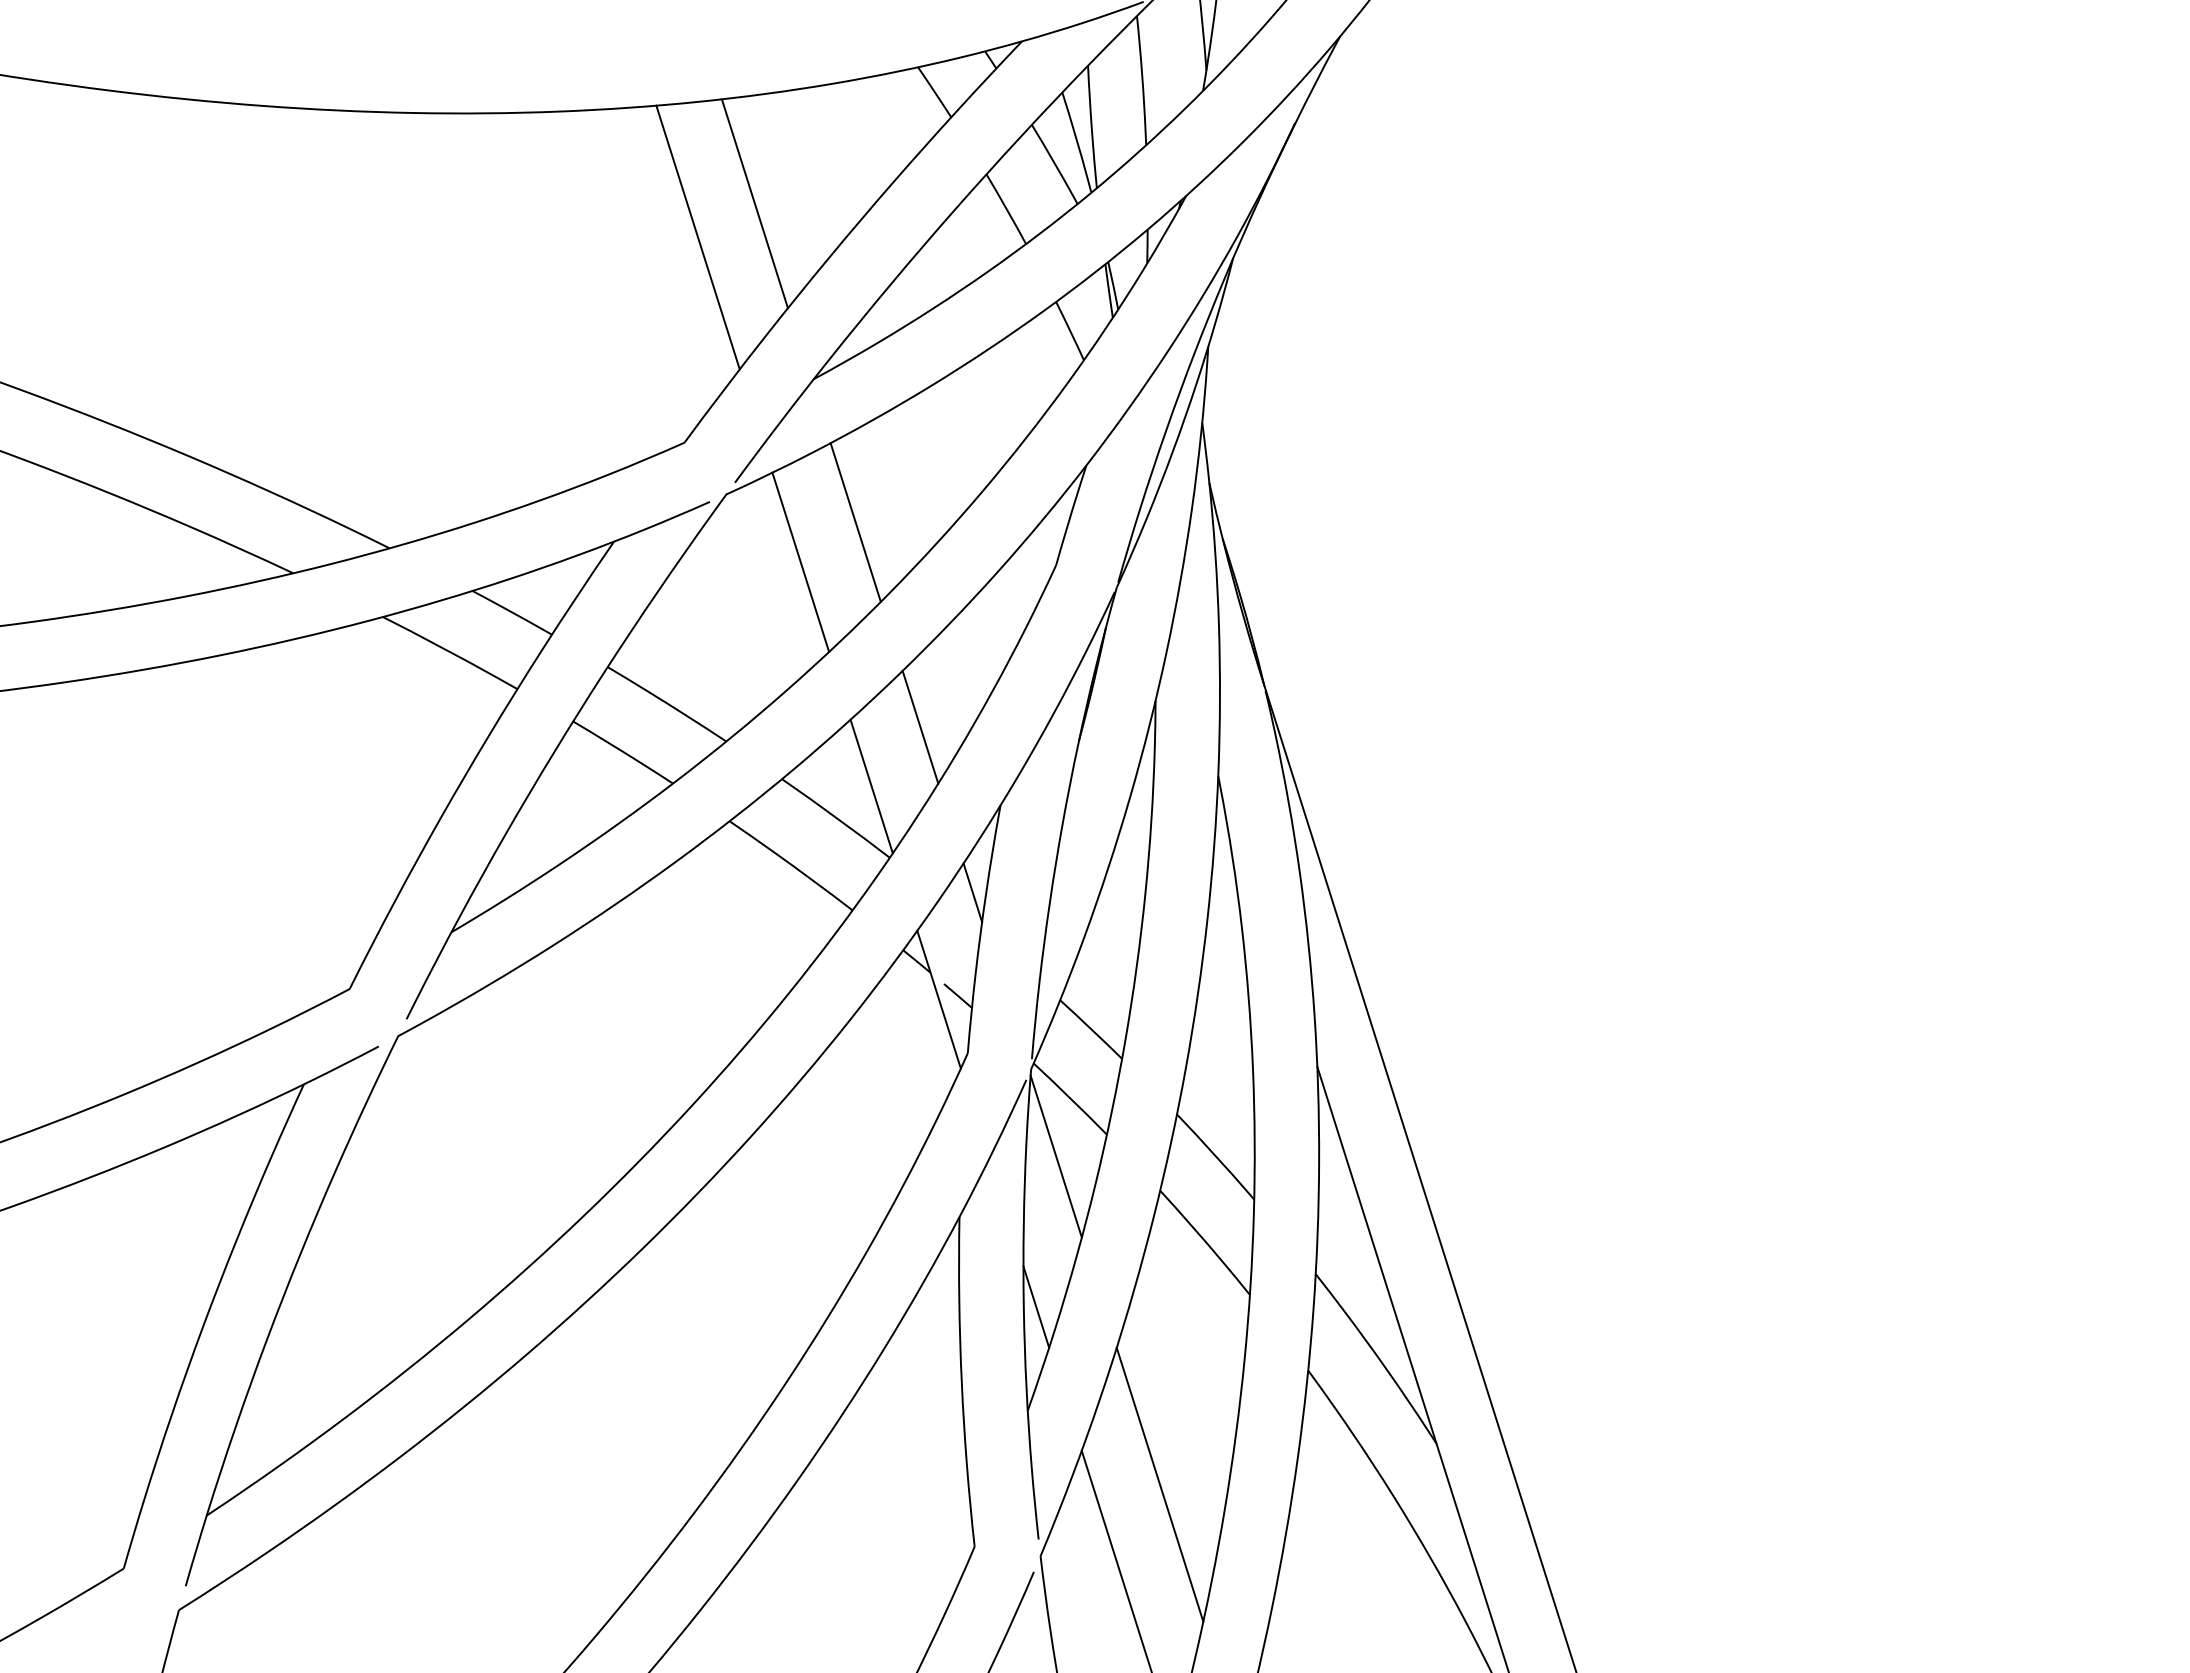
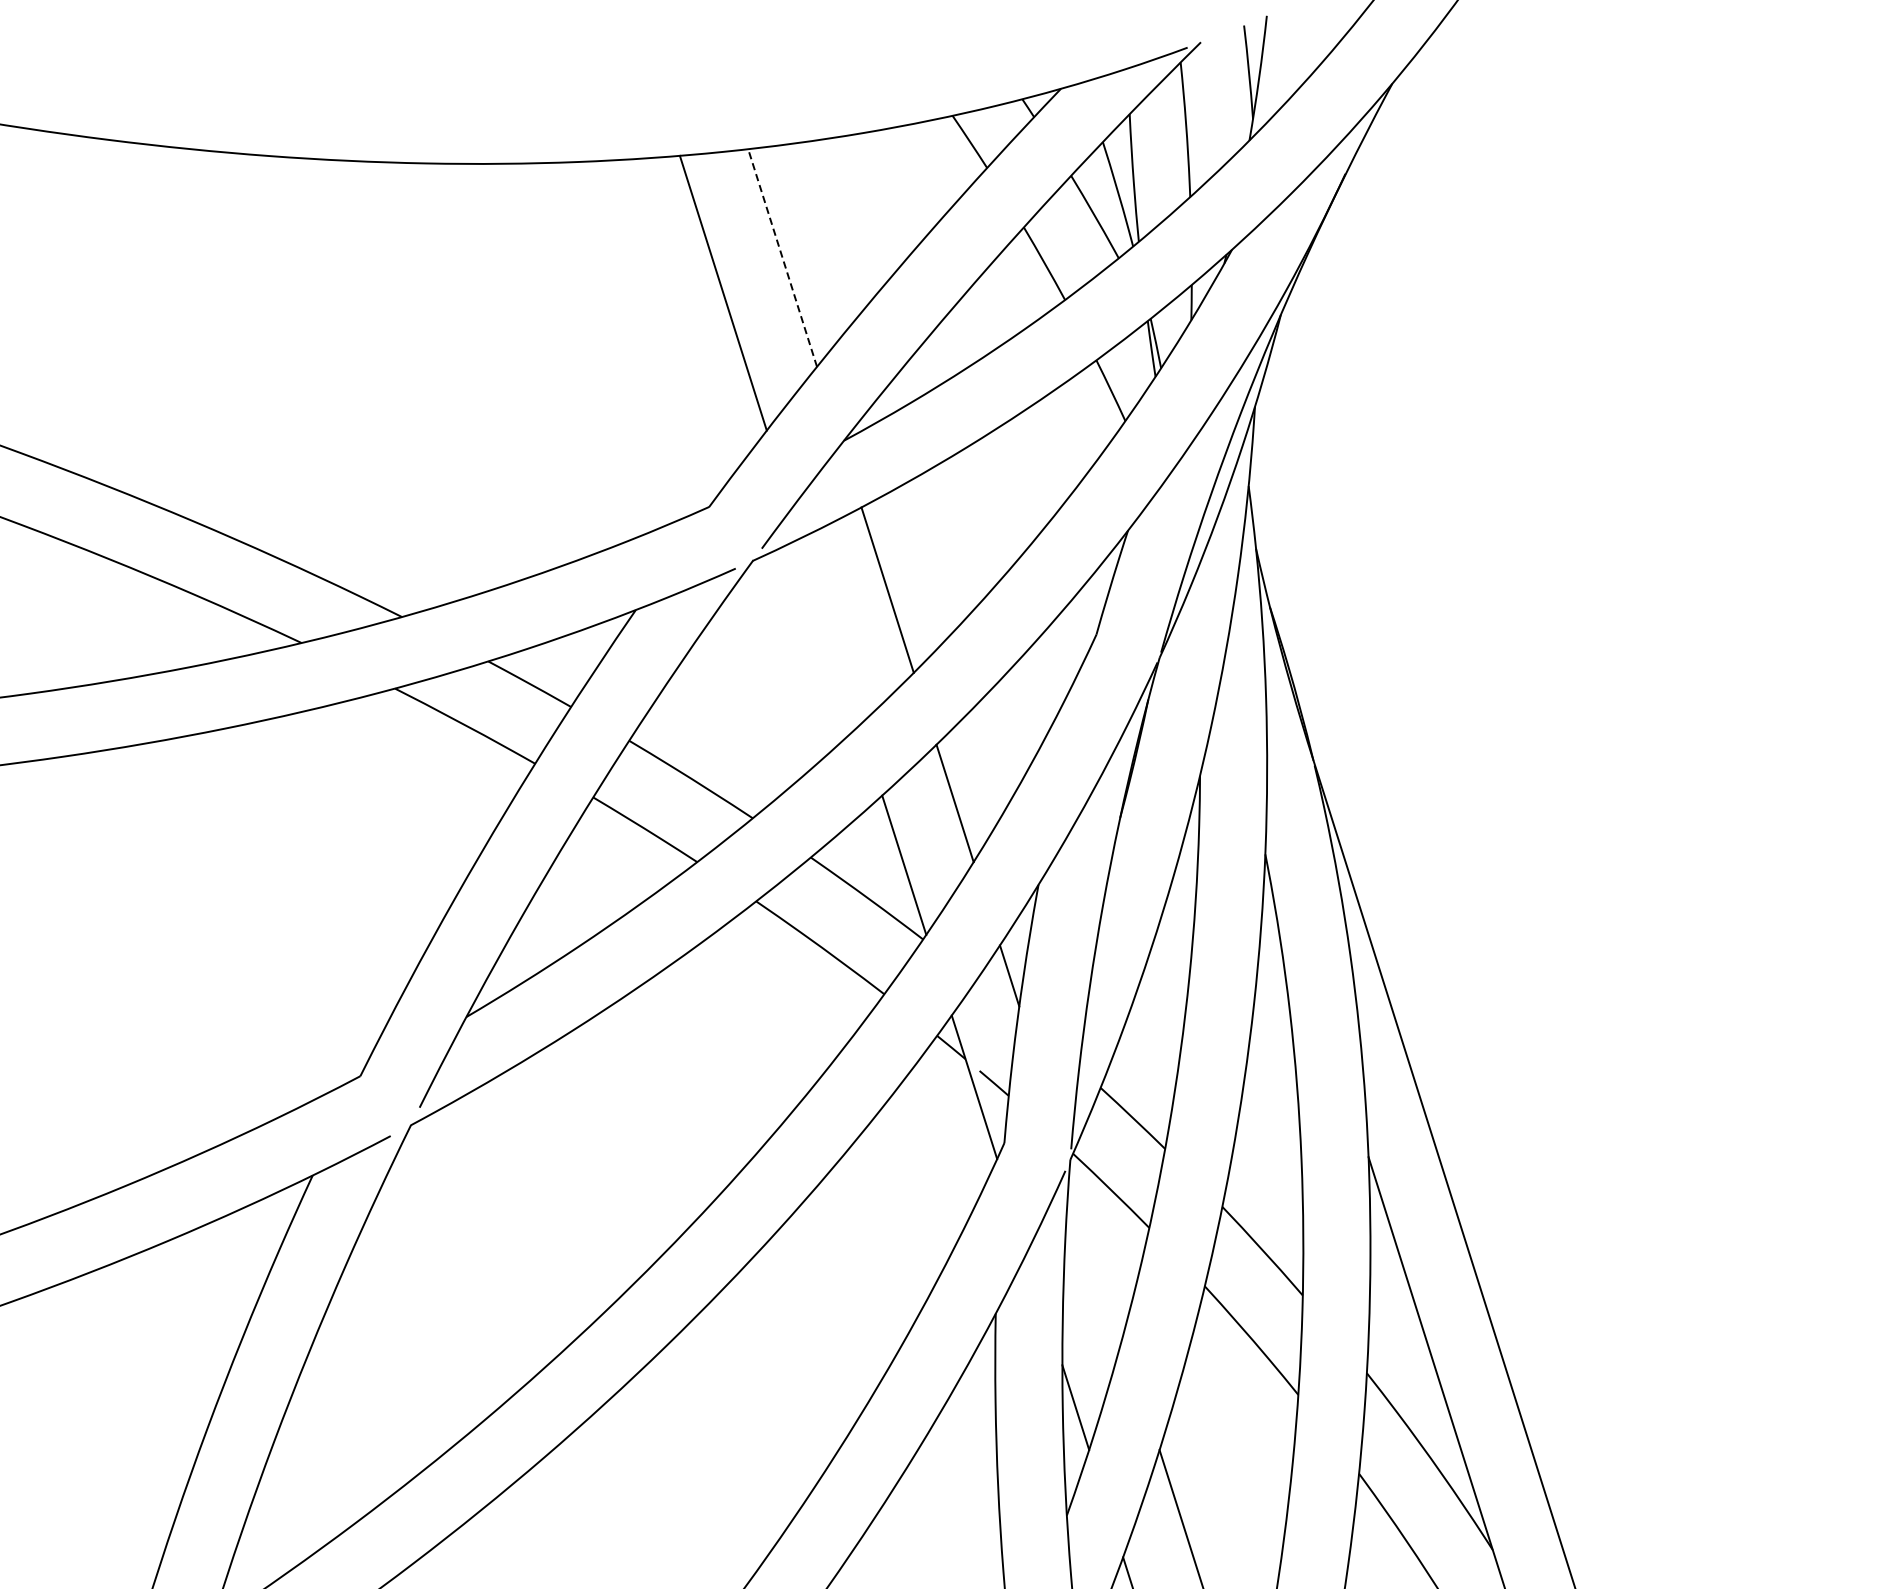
line: (754, 203) -> (782, 257), solid -> dashed
line: (800, 562) -> (830, 631), removed
line: (1055, 1156) -> (1095, 1250), removed

